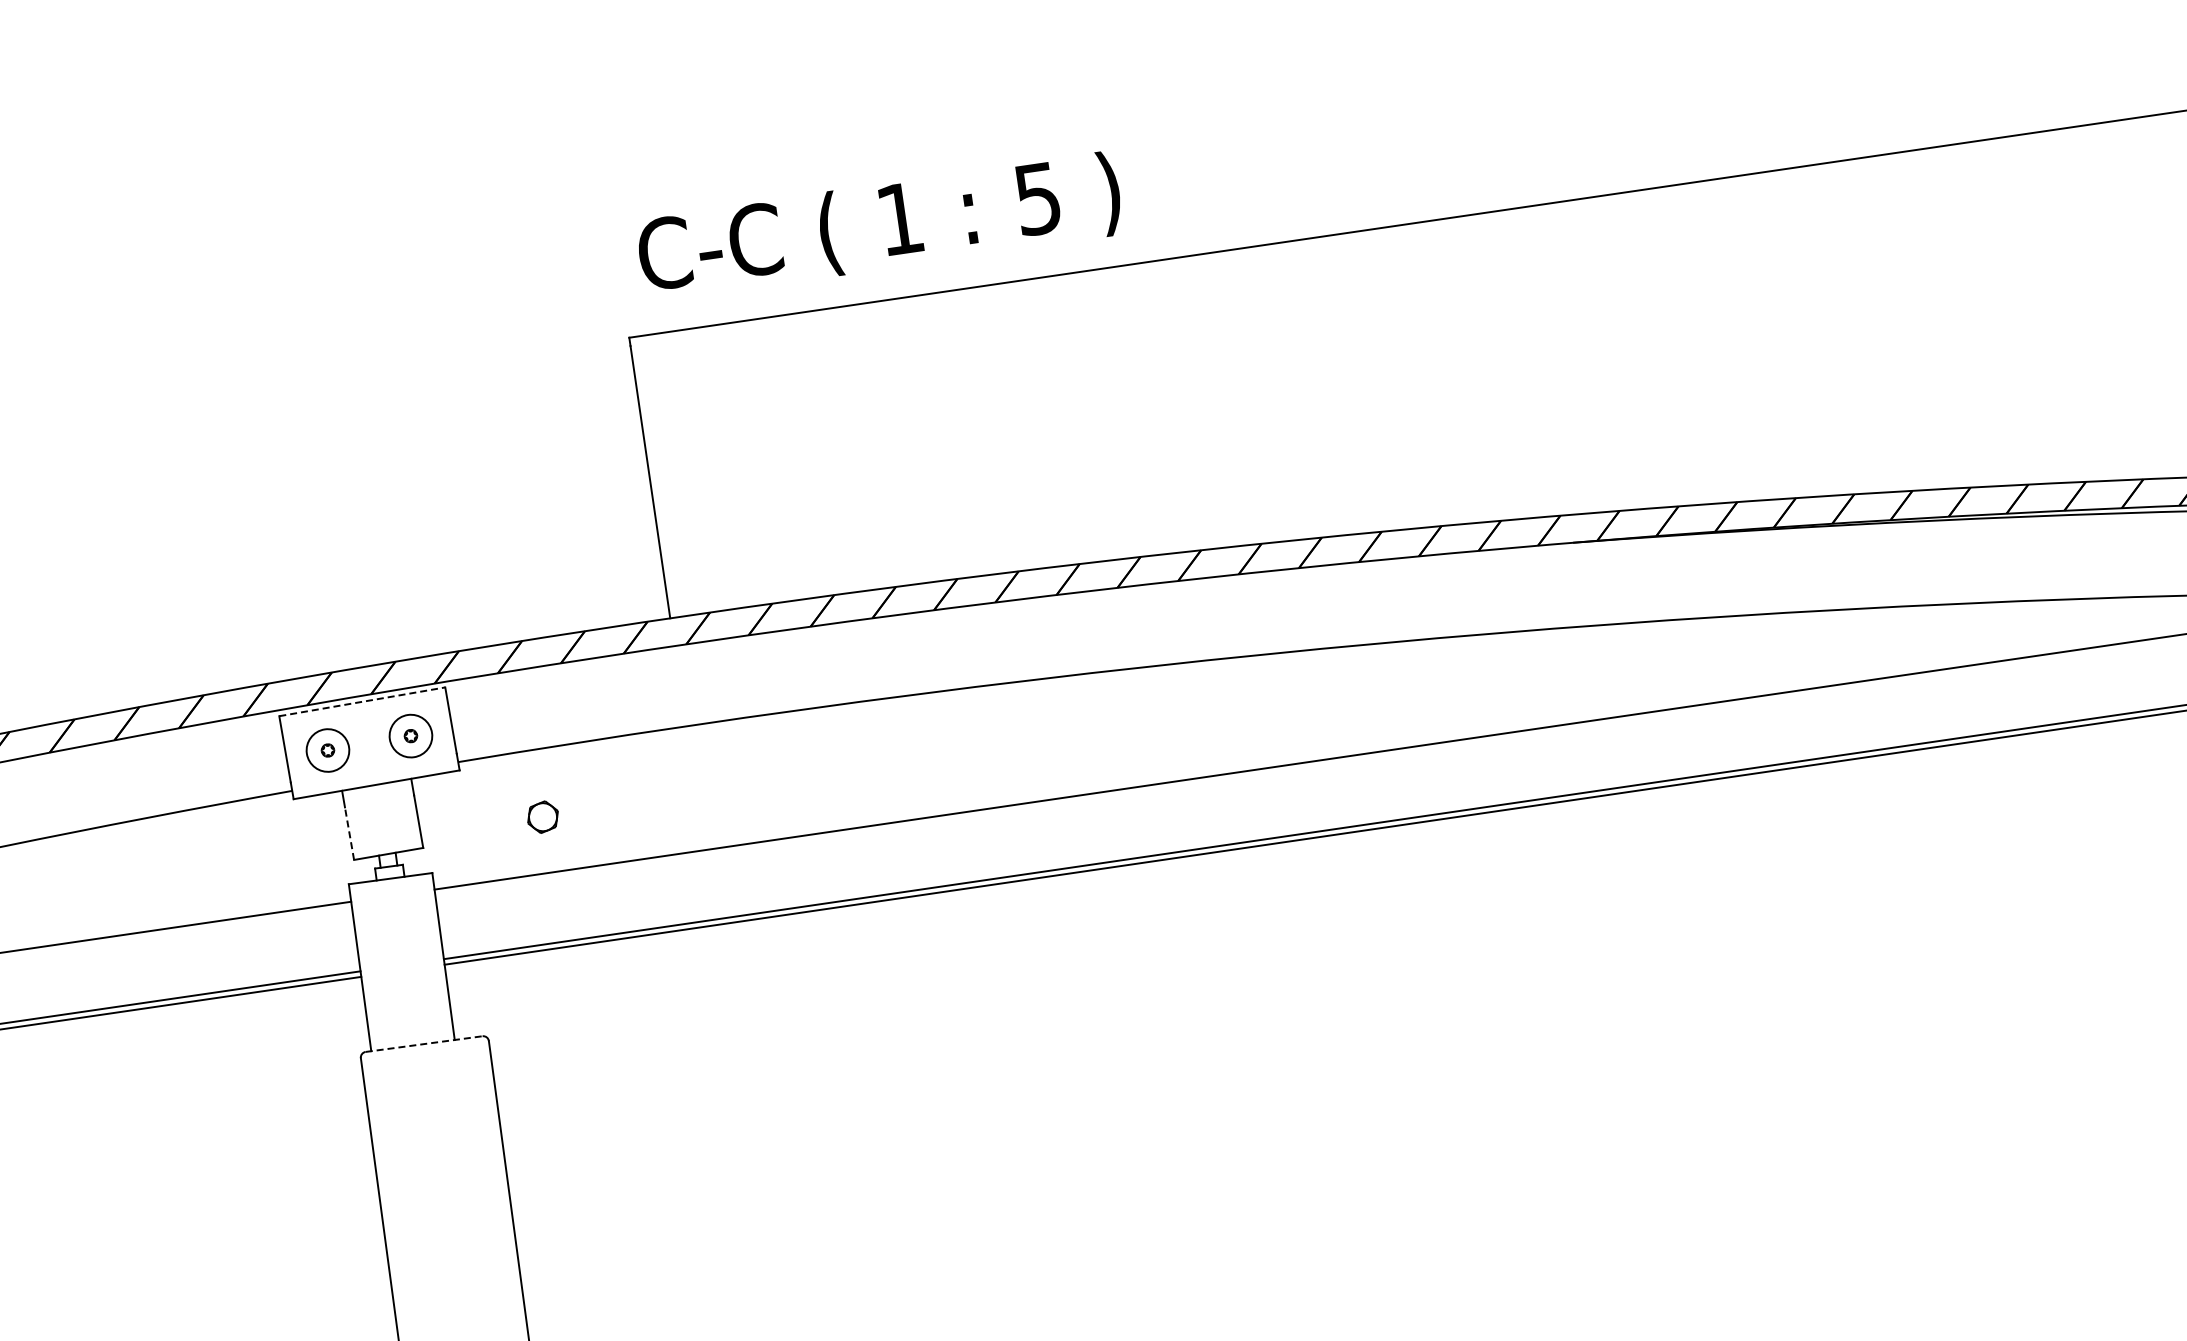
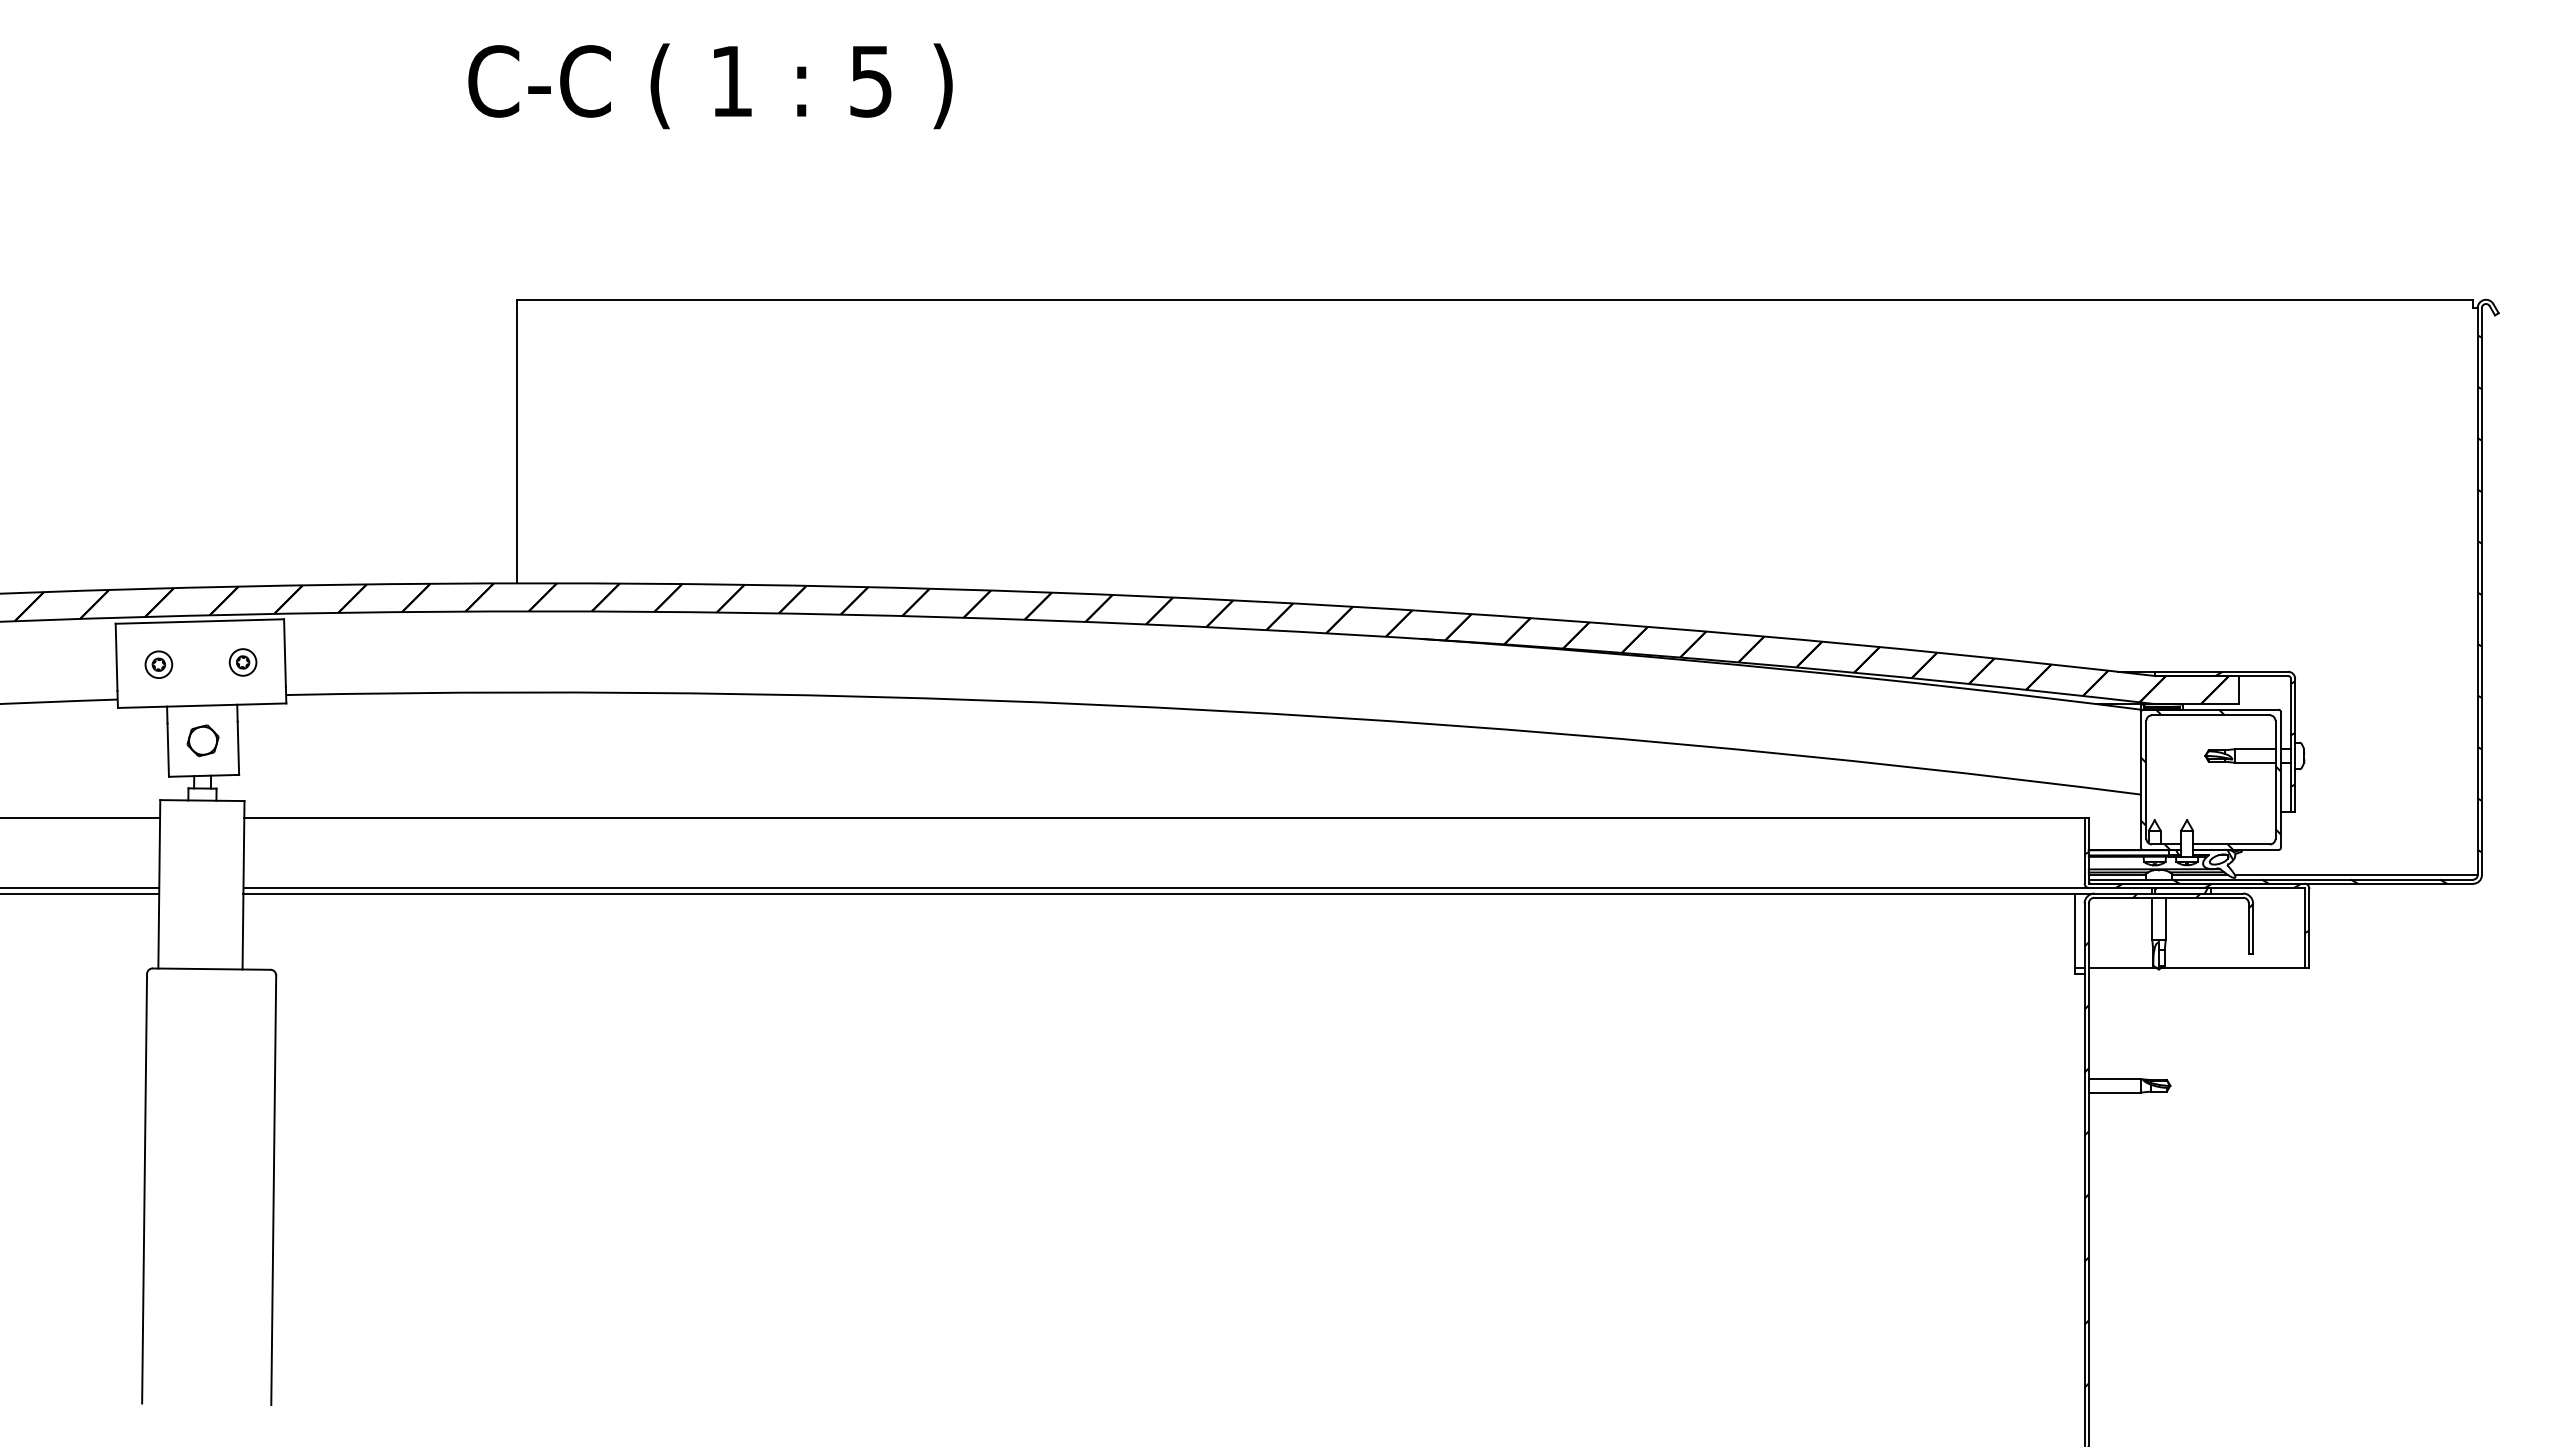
text: (879, 227) -> (710, 86), moved
line: (362, 701) -> (200, 621), dashed -> solid
circle: (410, 736) -> (242, 662), size x0.62
circle: (327, 750) -> (158, 664), size x0.62
part: (542, 817) -> (202, 740), moved
line: (349, 833) -> (168, 750), dashed -> solid
line: (424, 1044) -> (211, 969), dashed -> solid

